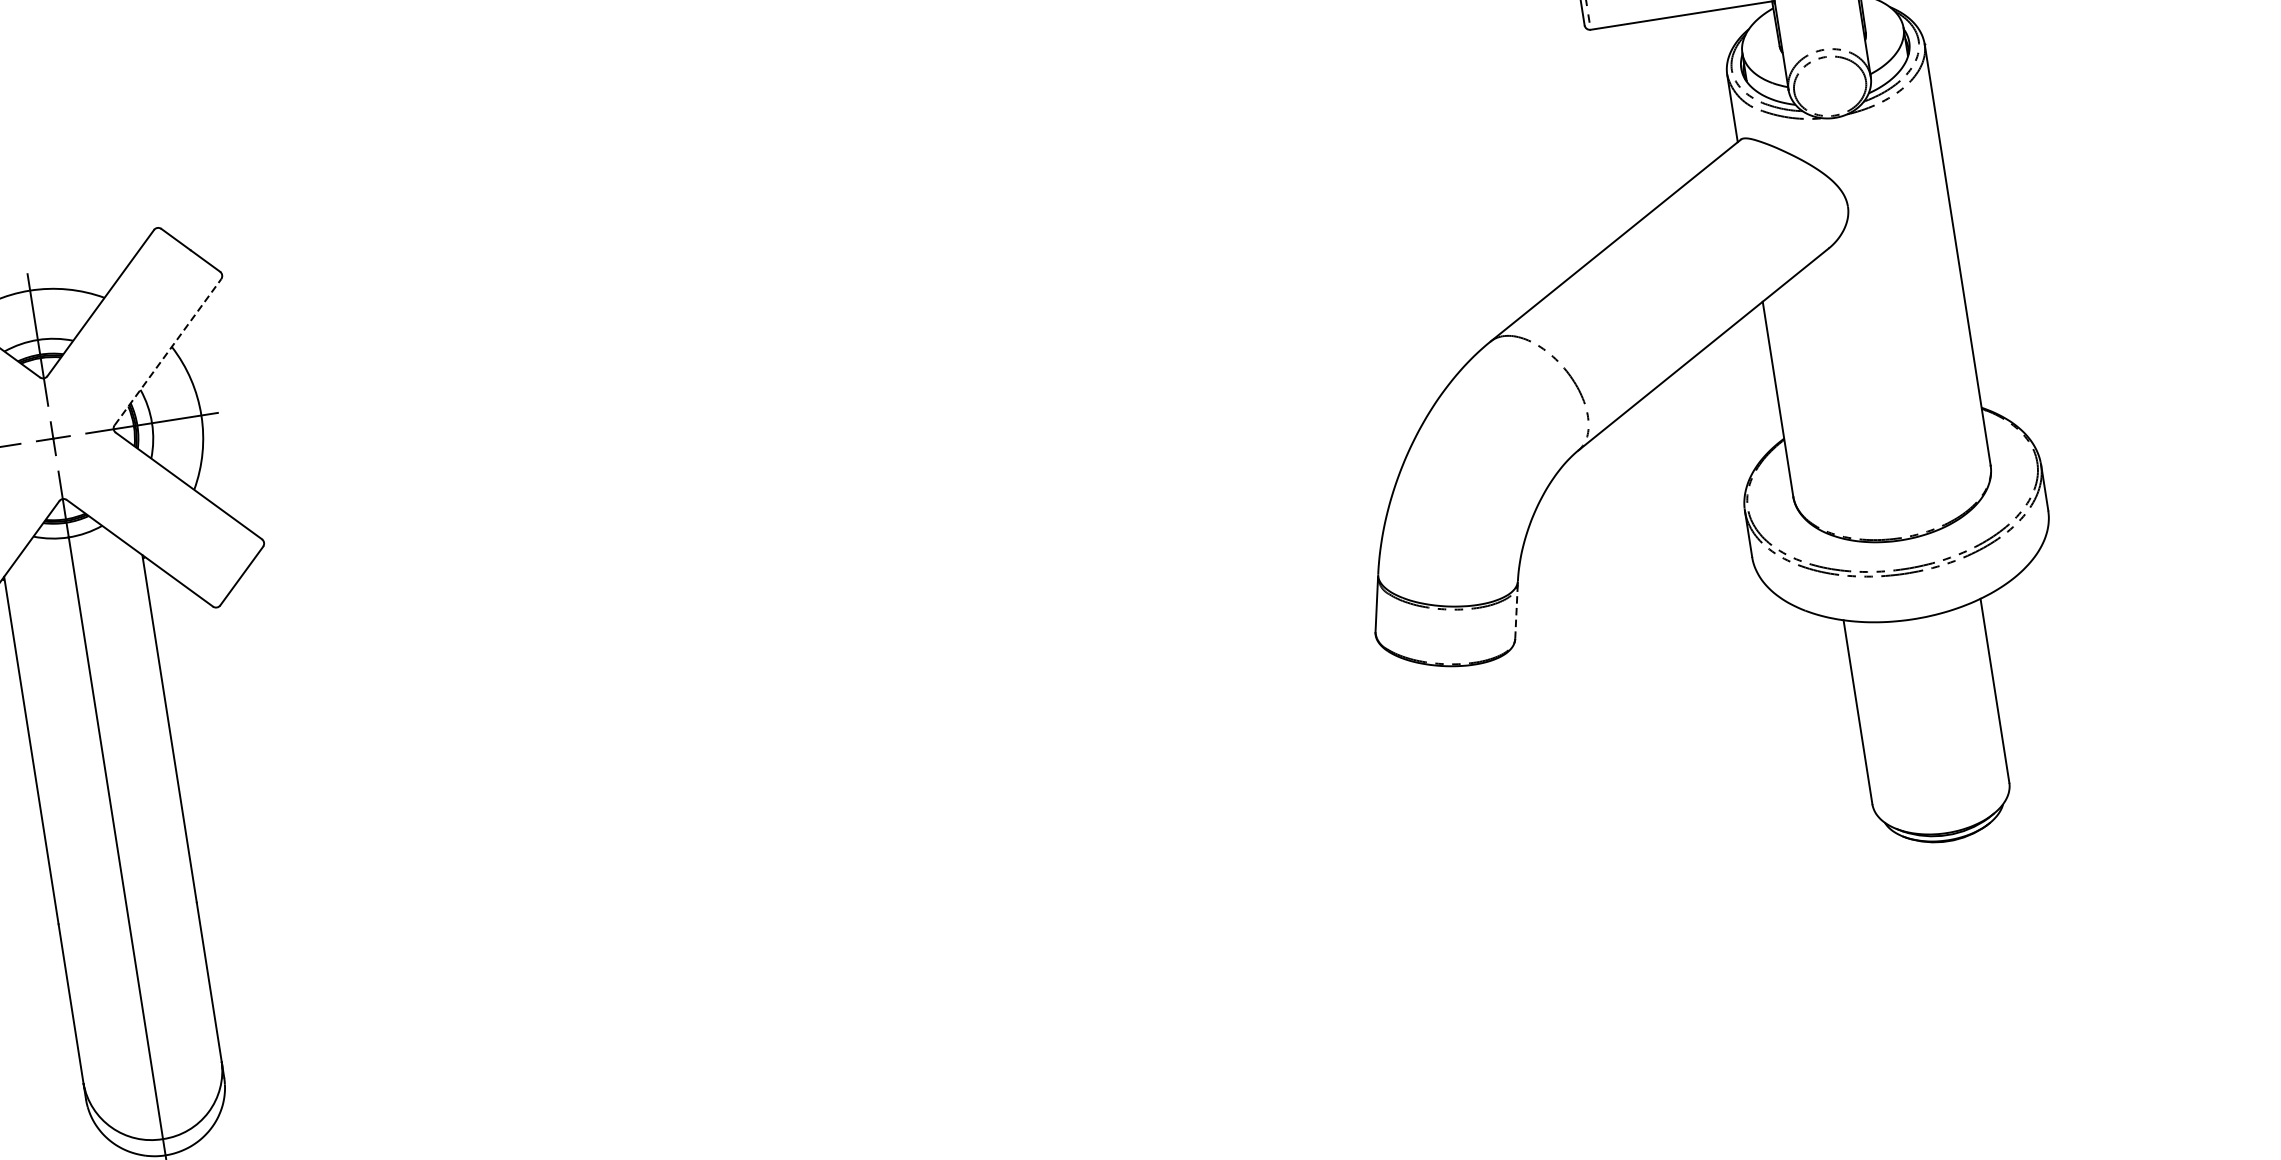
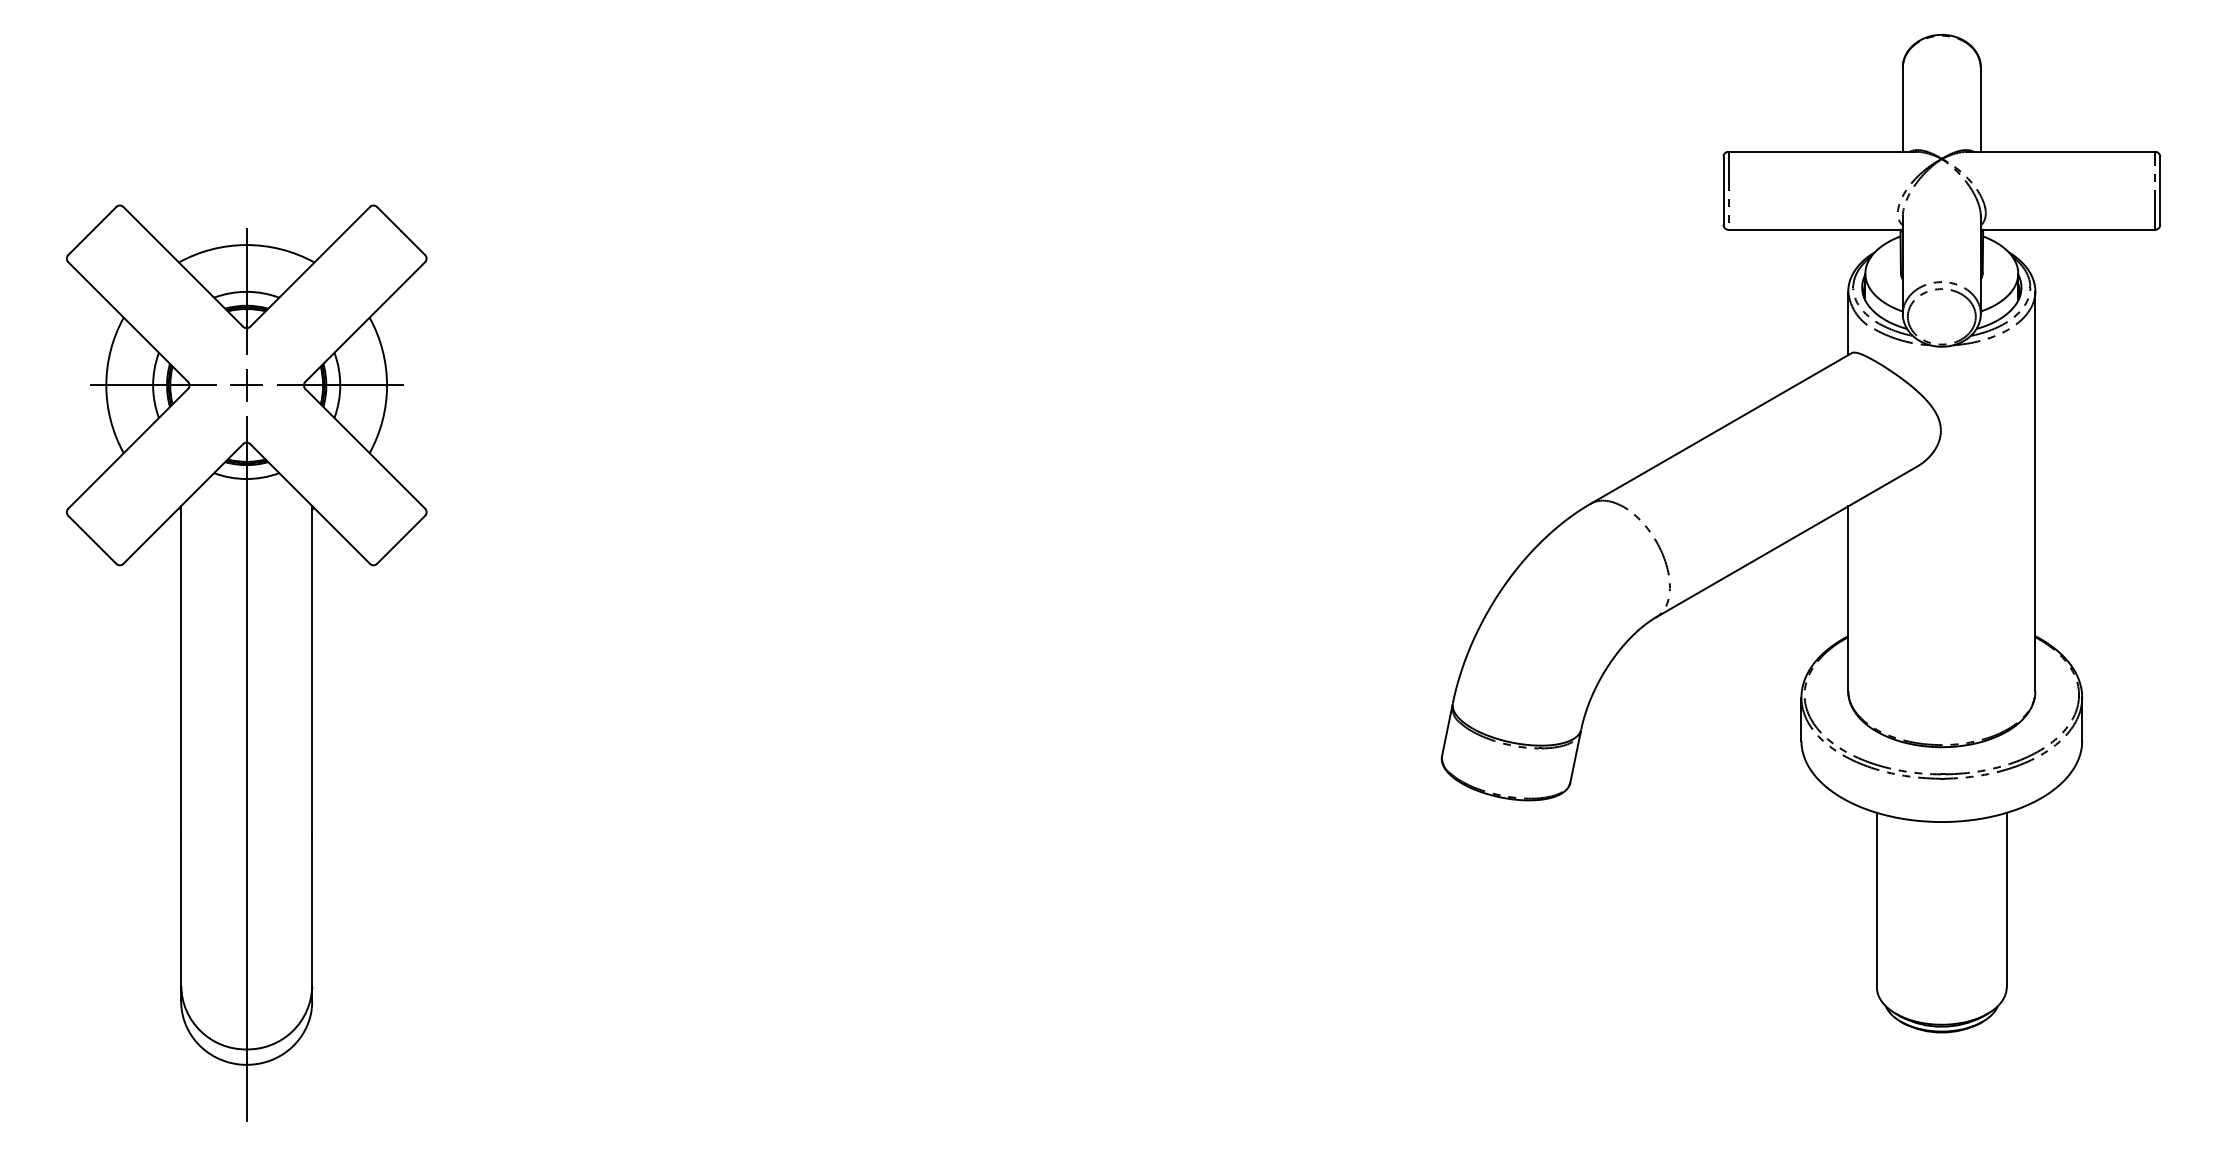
line: (168, 352) -> (365, 322), dashed -> solid
line: (1516, 611) -> (1575, 757), dashed -> solid

